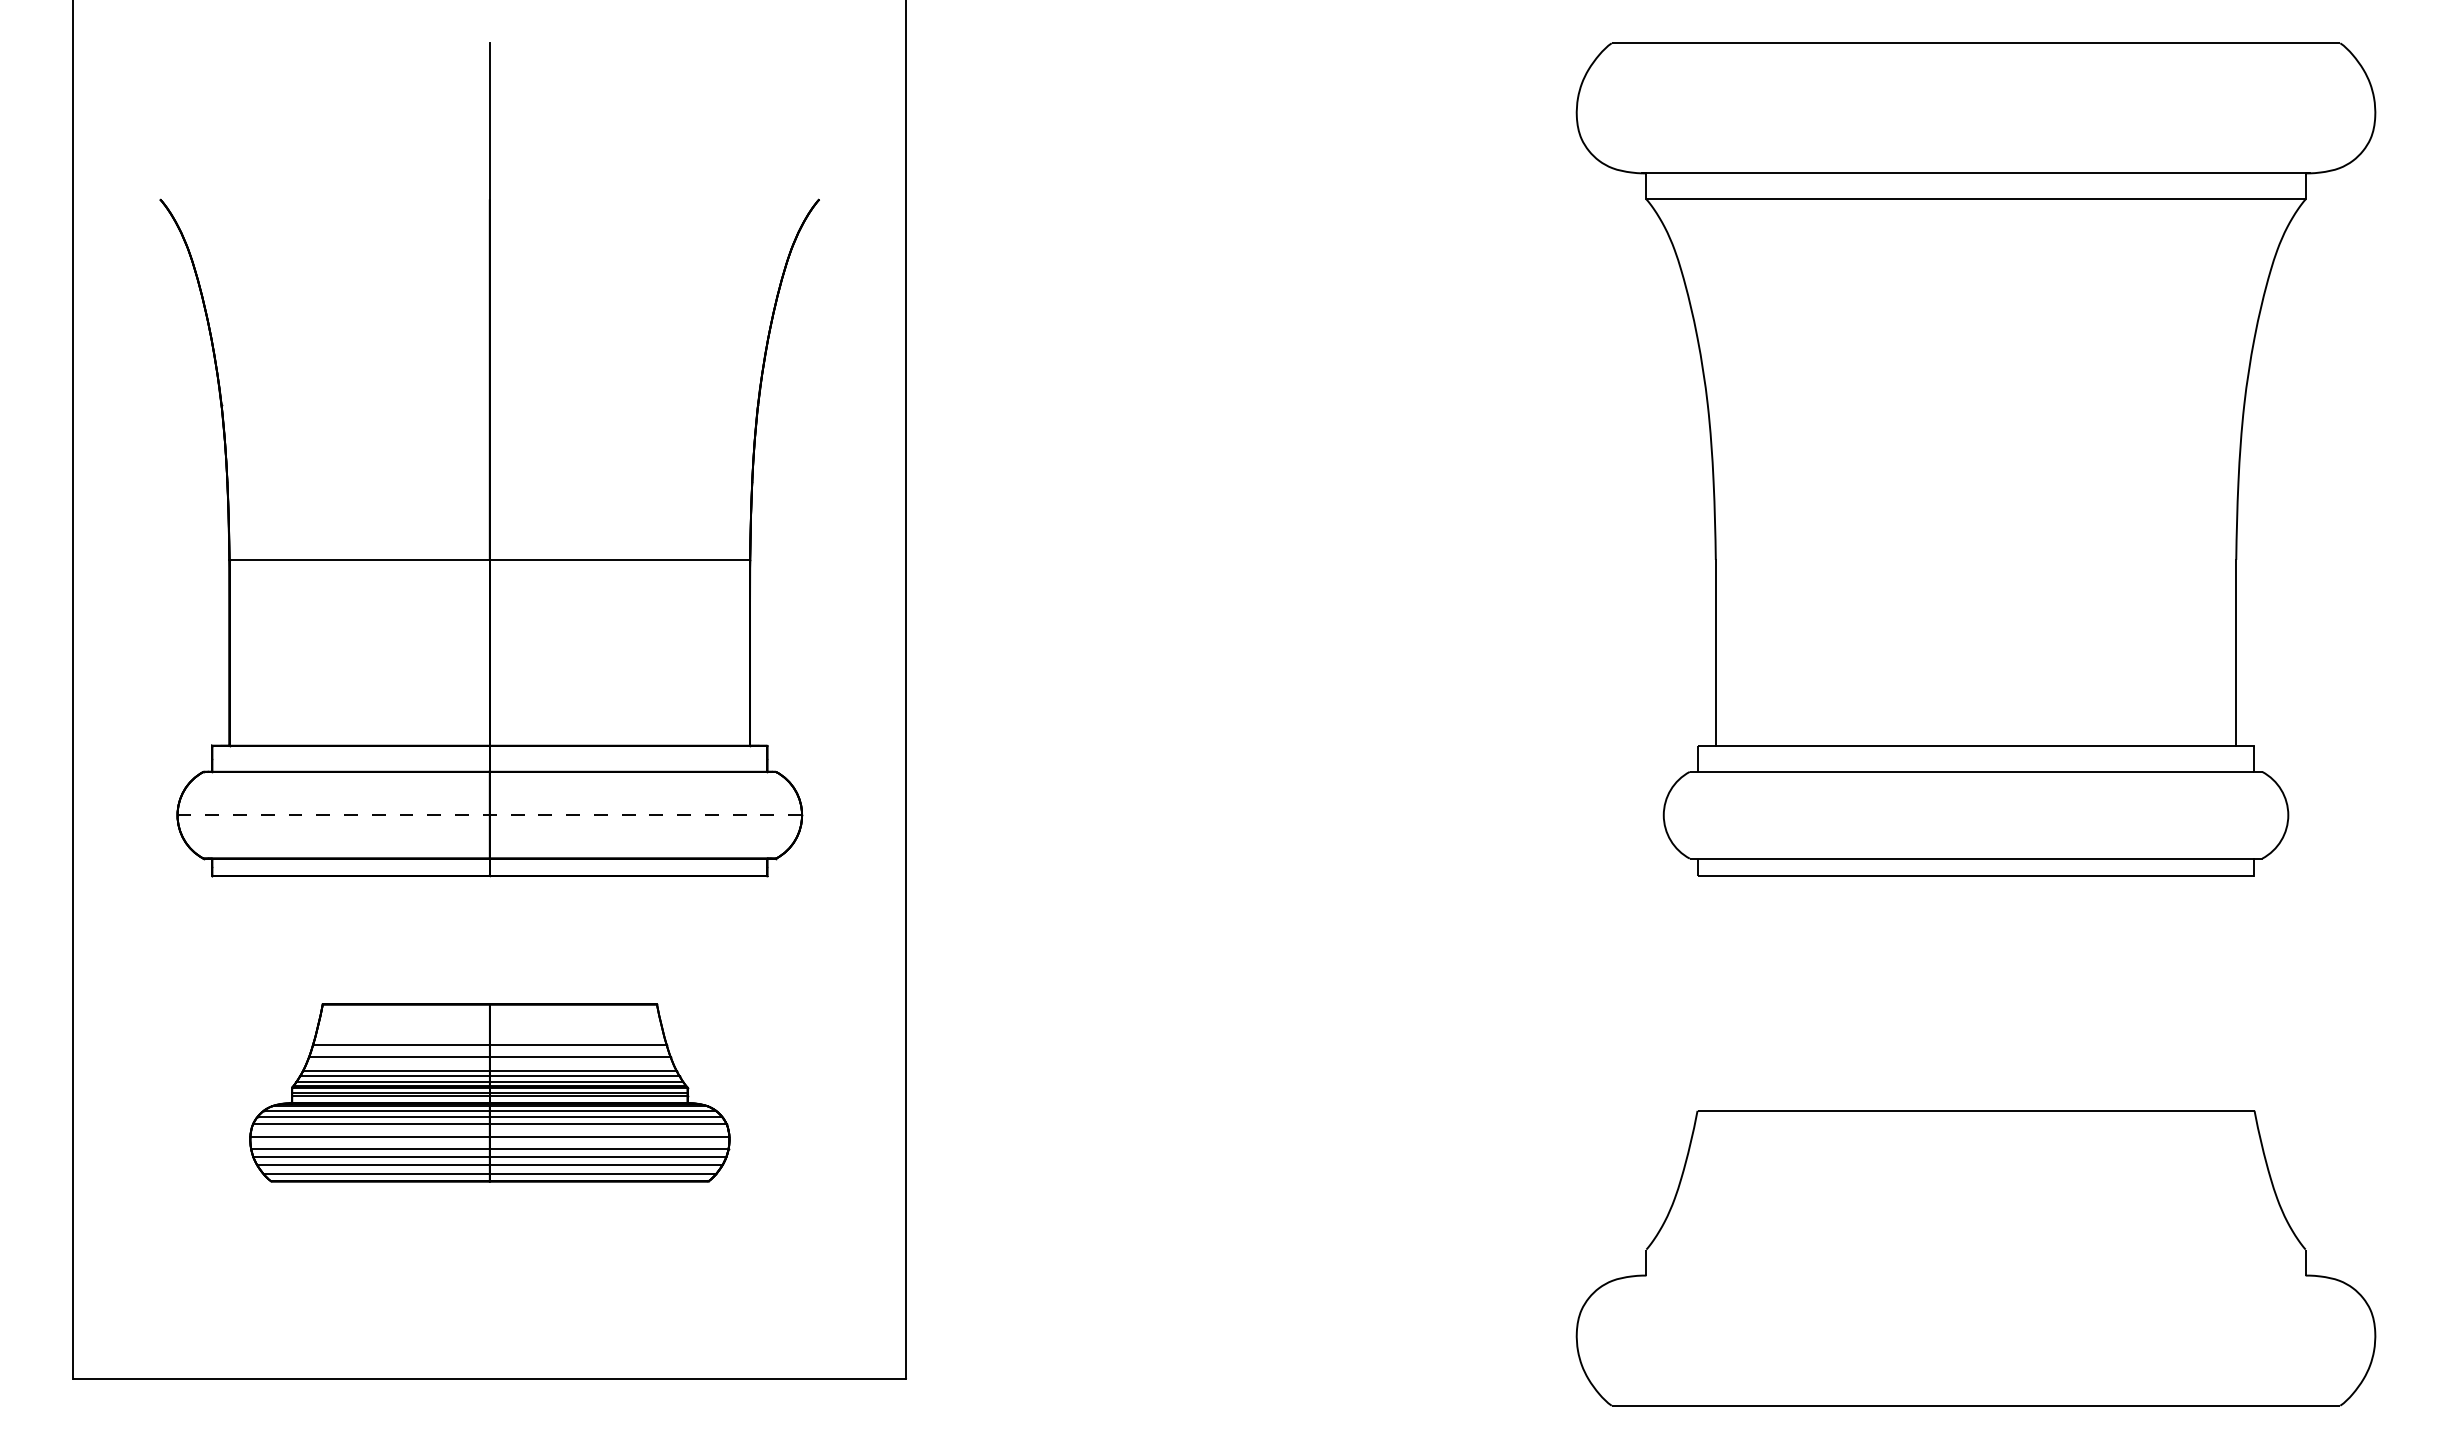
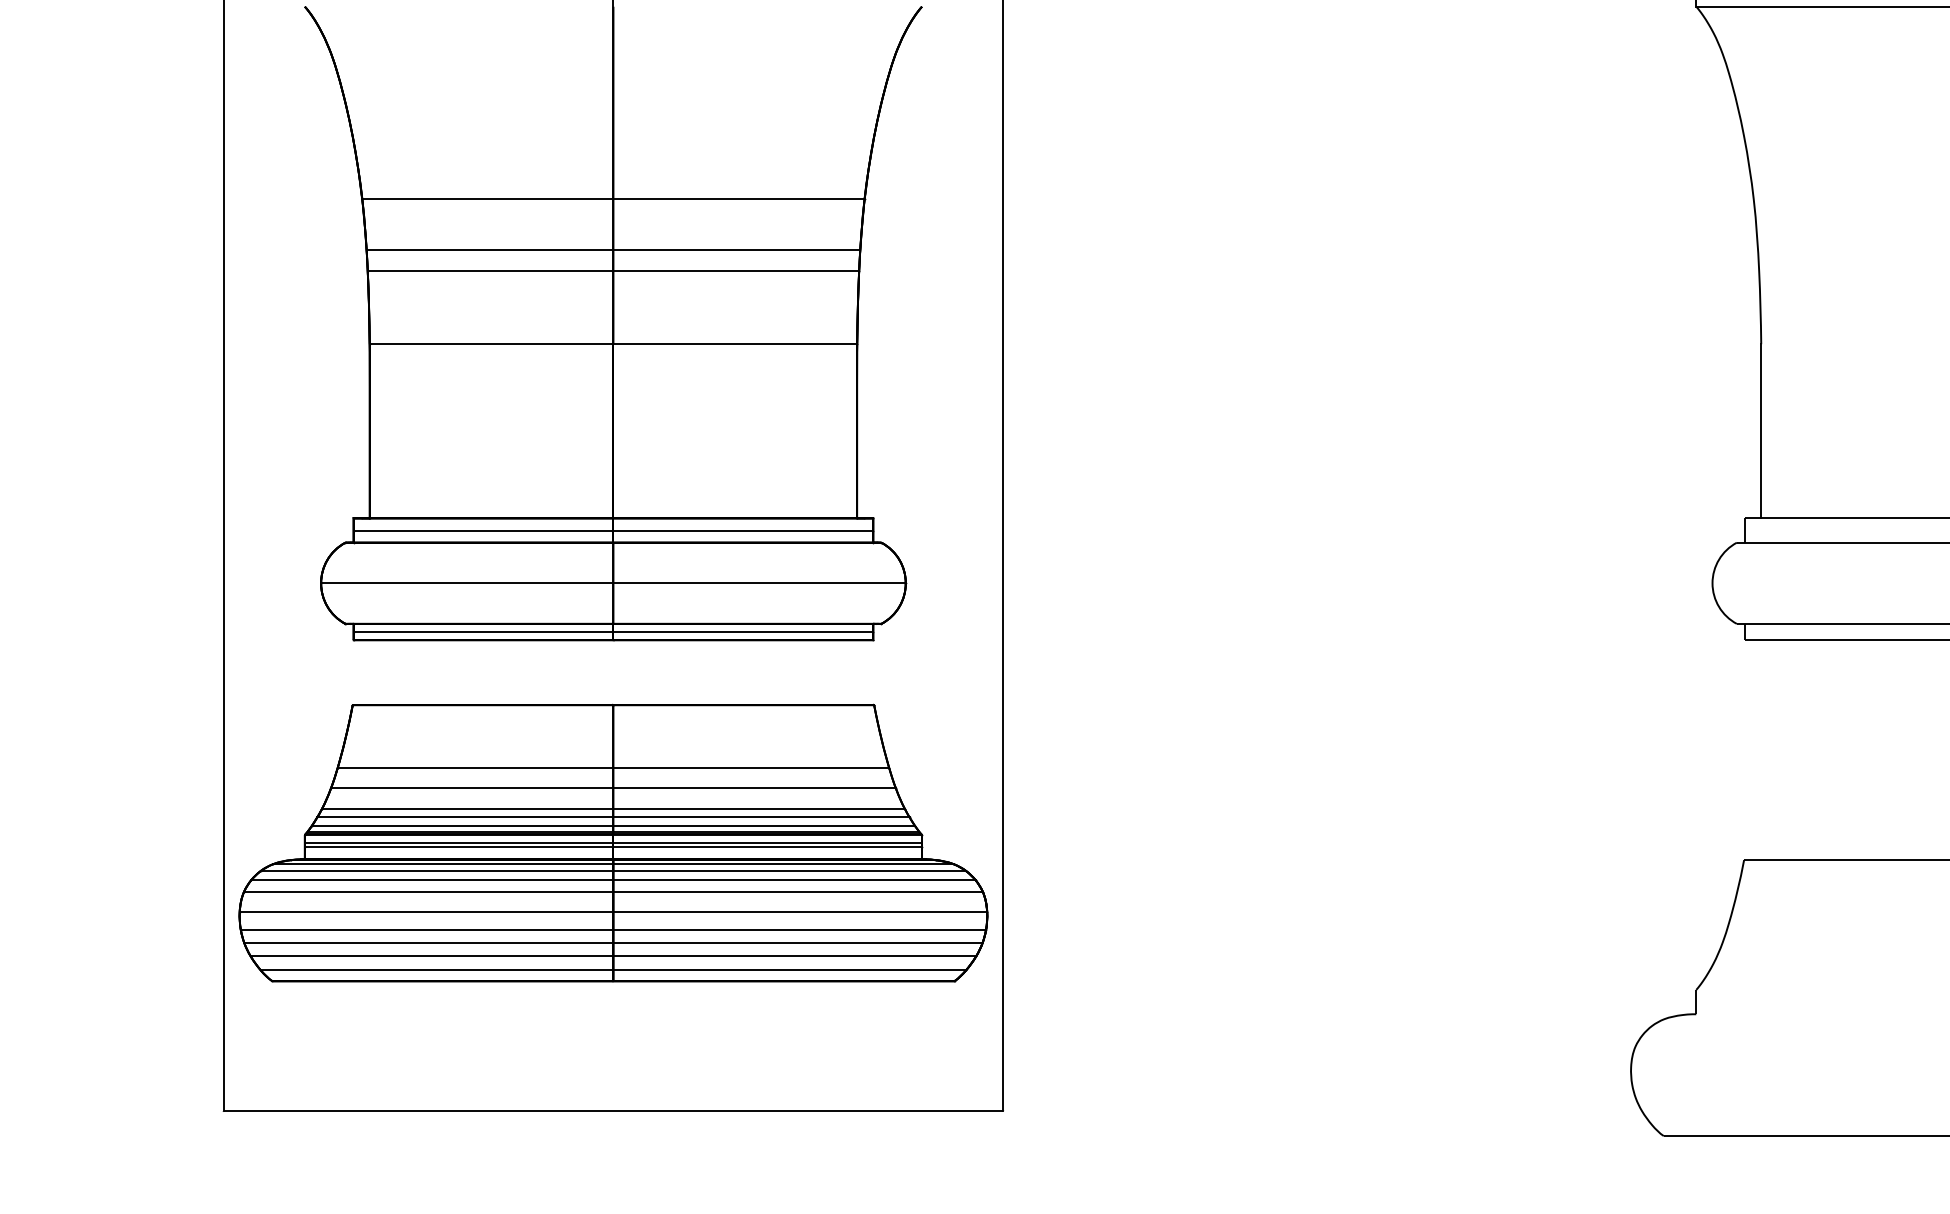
line: (489, 404) -> (613, 198), added
line: (489, 459) -> (613, 250), added
line: (489, 481) -> (613, 270), added
line: (489, 758) -> (613, 530), added
line: (489, 815) -> (613, 583), dashed -> solid
line: (489, 867) -> (613, 632), added
part: (489, 1092) -> (613, 842), size x1.67

